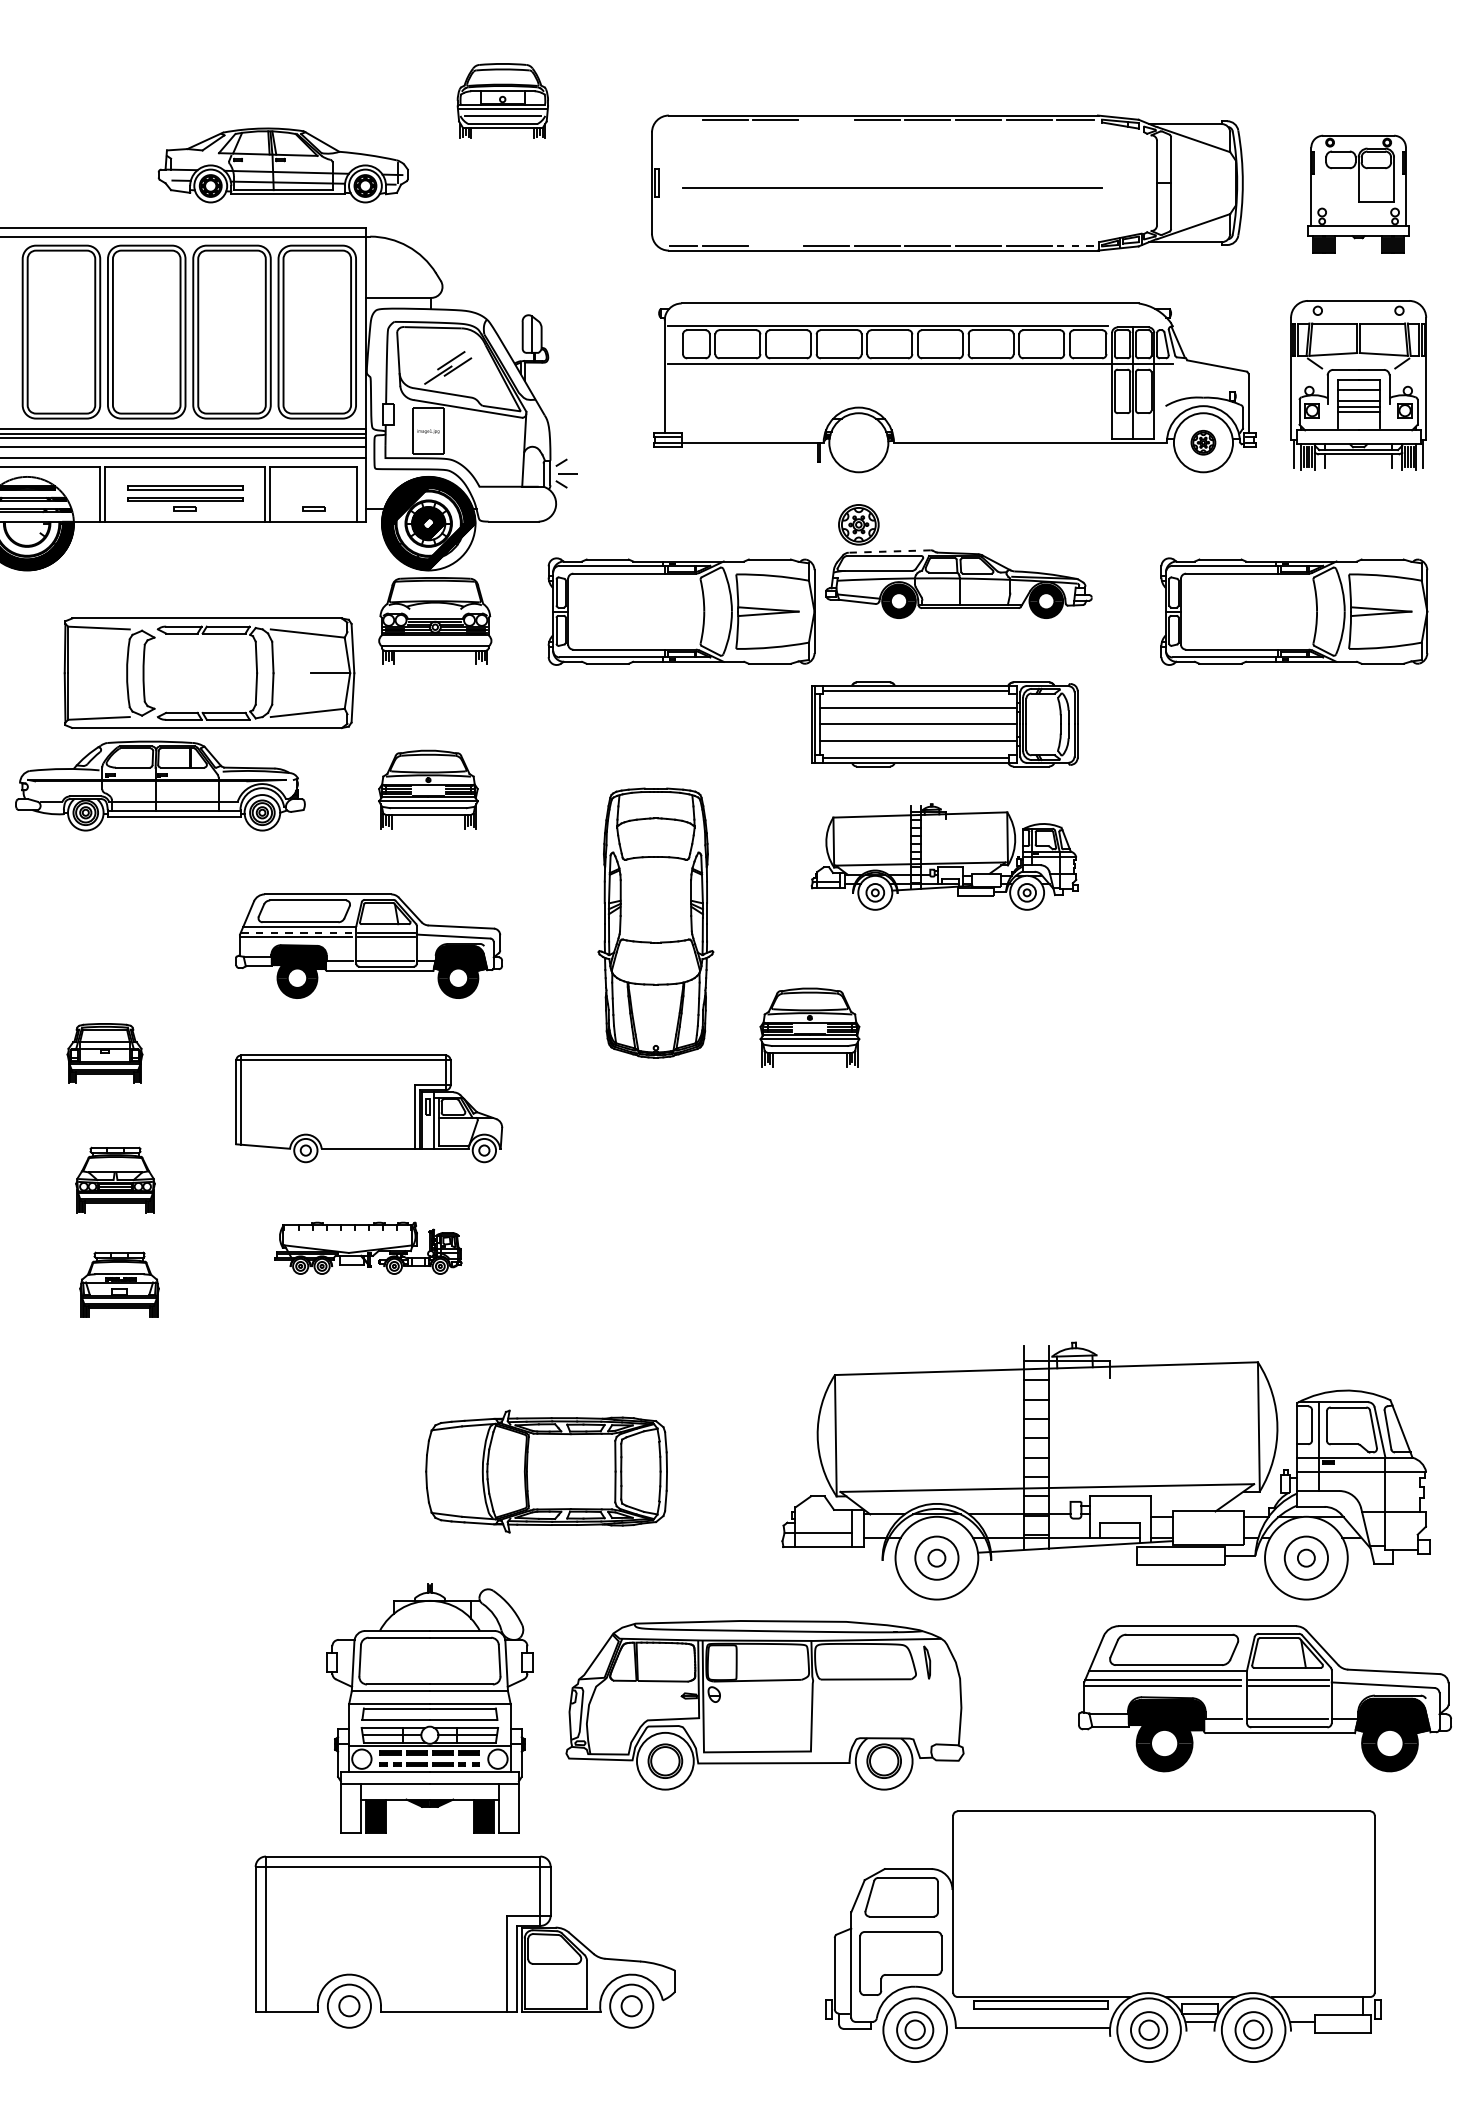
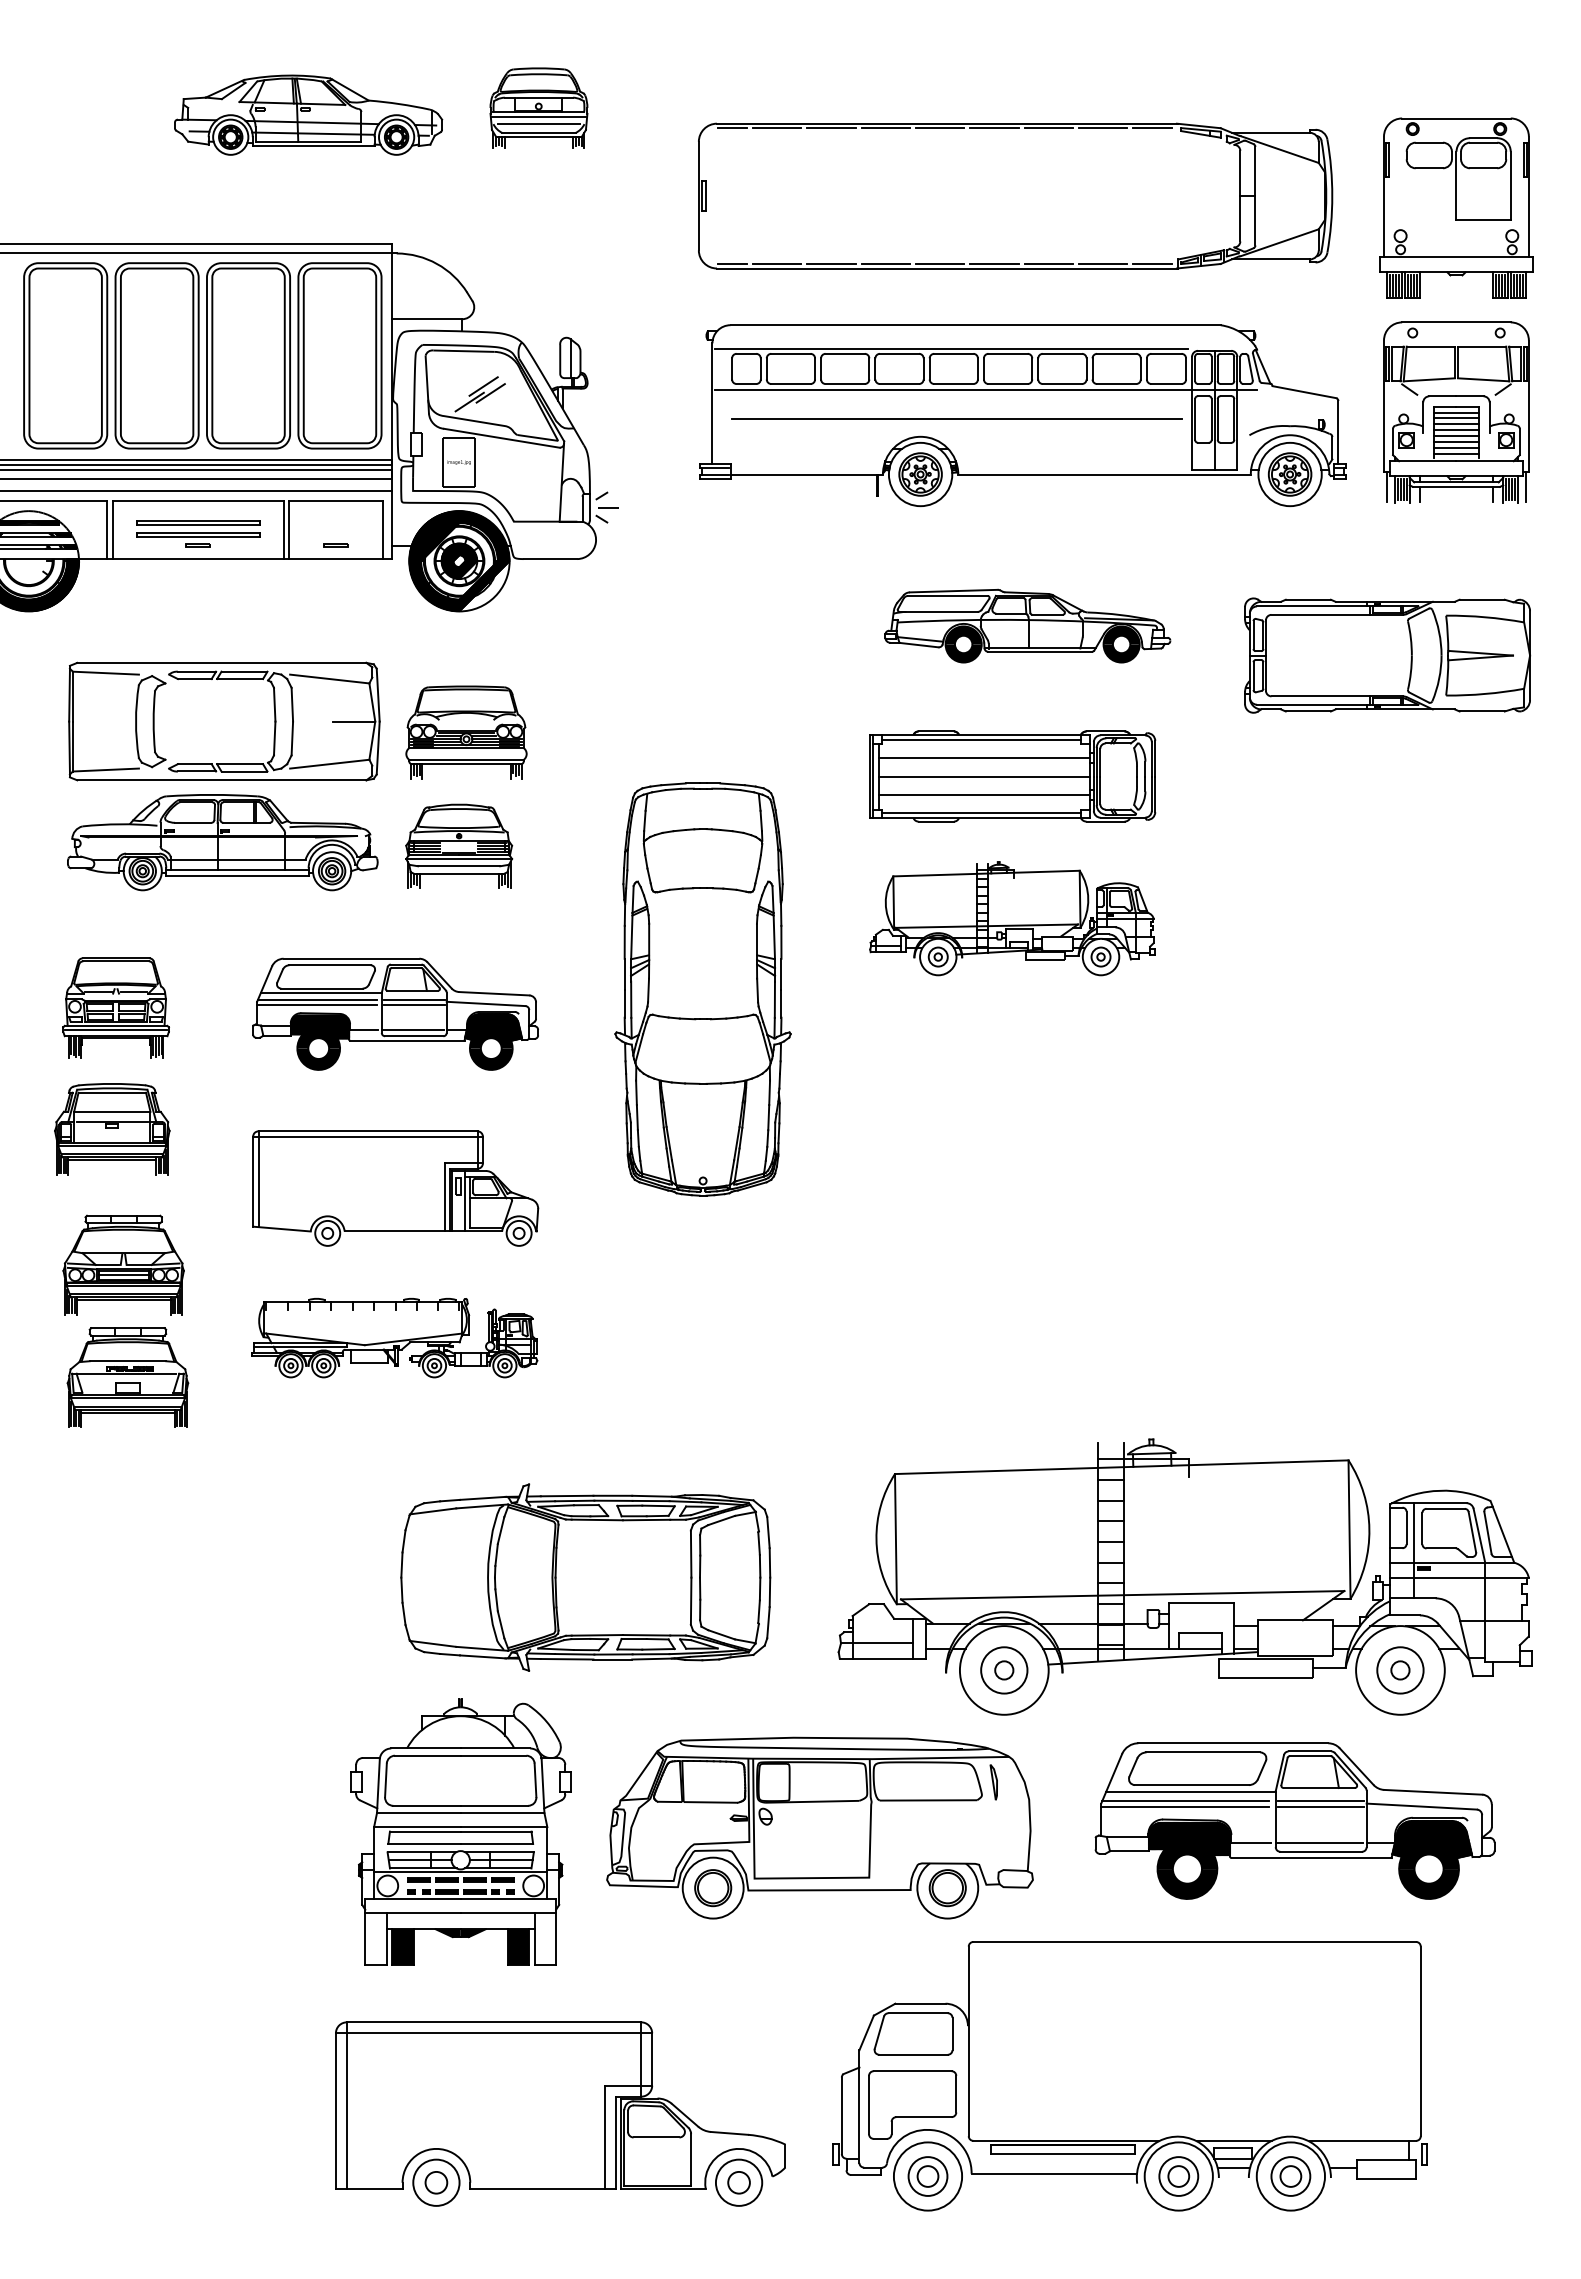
line: (683, 120) -> (732, 128), added
line: (826, 120) -> (885, 128), added
part: (283, 164) -> (308, 114), moved
line: (892, 188) -> (956, 418), moved
part: (1358, 193) -> (1456, 207), size x1.43
line: (775, 246) -> (831, 264), added
line: (1075, 246) -> (1152, 264), dashed -> solid
line: (1358, 385) -> (1456, 413), added
line: (1358, 395) -> (1456, 423), added
line: (1358, 417) -> (1456, 447), added
line: (1358, 423) -> (1456, 453), added
part: (1202, 442) -> (1289, 474), size x1.67
part: (858, 524) -> (920, 474), moved
line: (889, 551) -> (953, 591), dashed -> solid
part: (681, 611) -> (730, 655), removed
part: (435, 620) -> (466, 732), moved
part: (160, 785) -> (222, 842), moved
part: (655, 923) -> (702, 989), size x1.43
line: (296, 933) -> (317, 1000), dashed -> solid
part: (107, 939) -> (115, 1007), added
part: (810, 1026) -> (868, 1100), removed
part: (105, 1053) -> (112, 1129), size x1.43
part: (115, 1179) -> (123, 1264), size x1.43
part: (368, 1248) -> (394, 1338), size x1.43
part: (119, 1284) -> (127, 1377), size x1.43
part: (546, 1471) -> (585, 1577), size x1.43
part: (1264, 1698) -> (1294, 1820), moved
part: (1103, 1936) -> (1129, 2076), moved
part: (465, 1941) -> (560, 2113), moved

